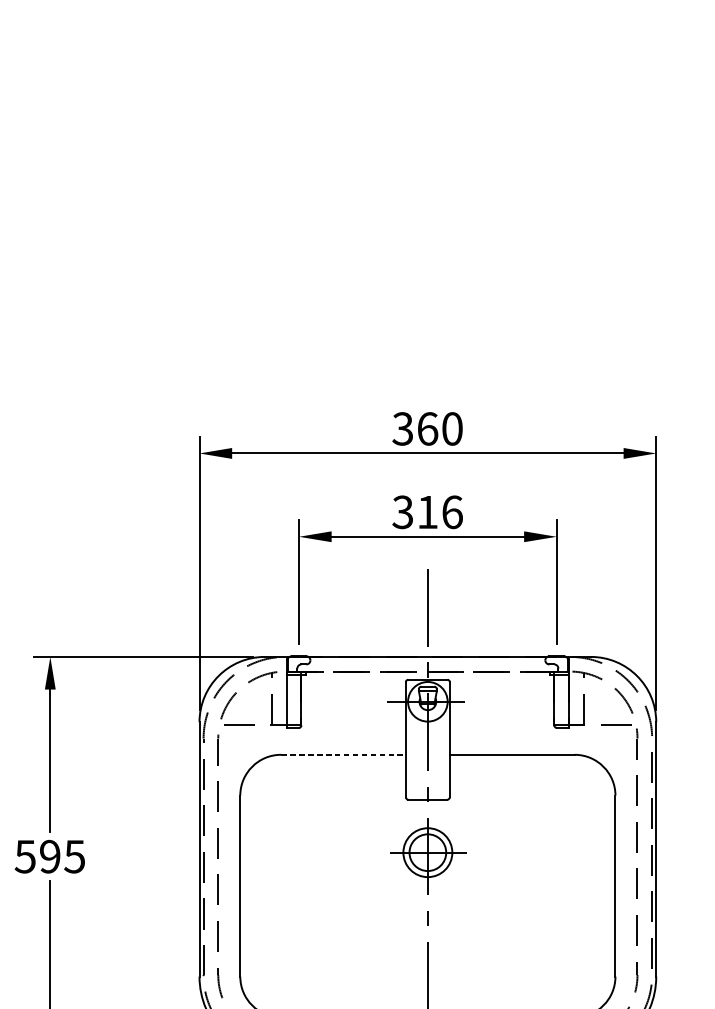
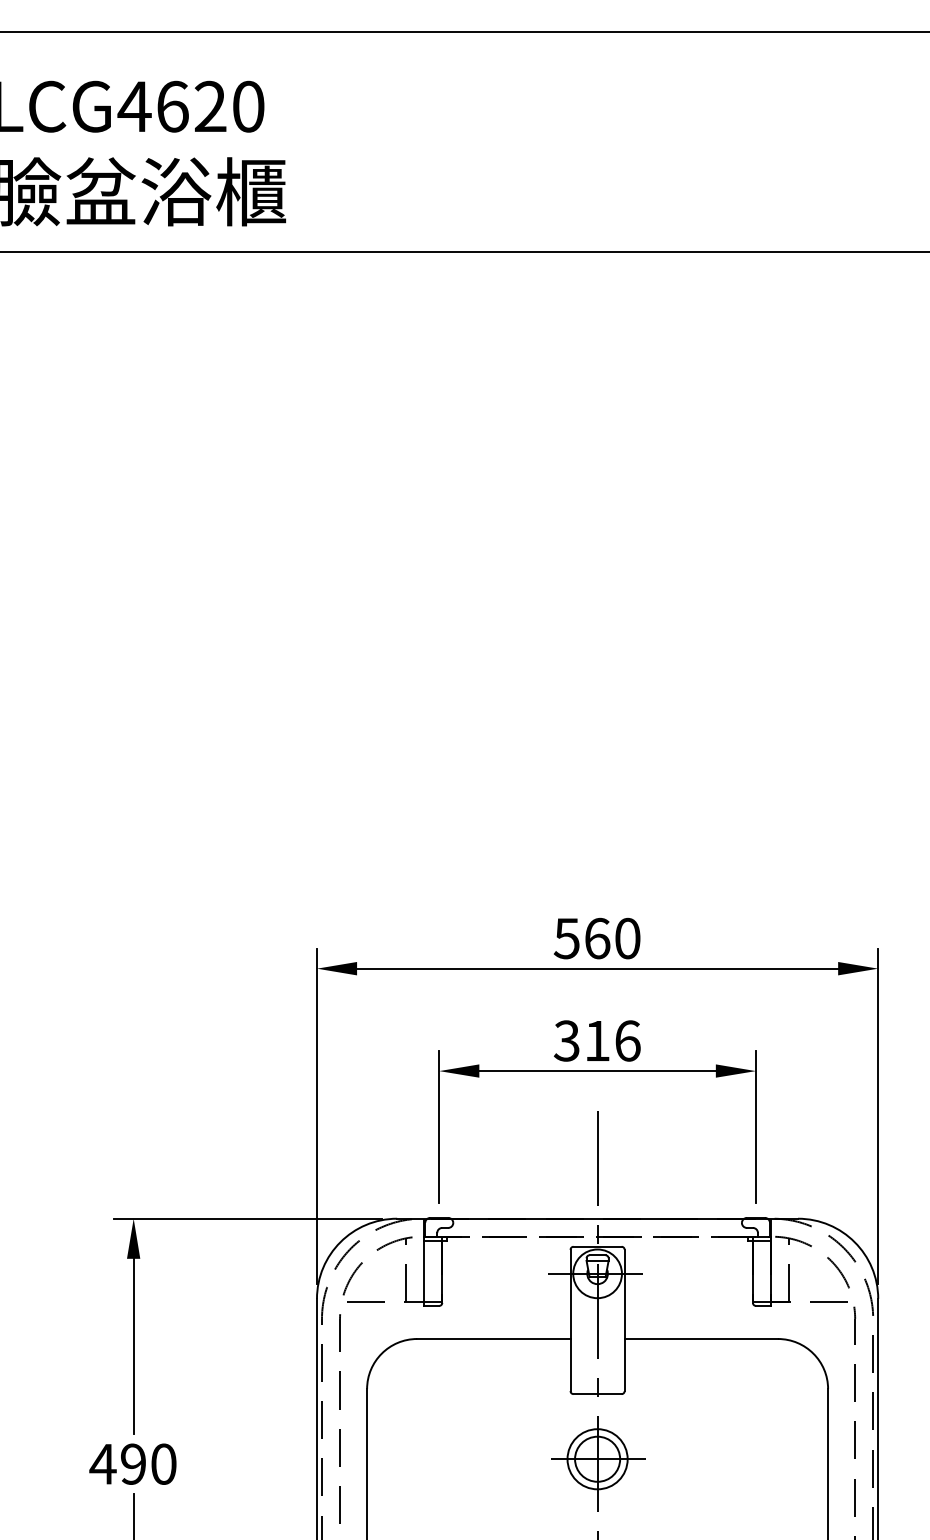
text: (402, 428) -> (566, 937), 360 -> 560
line: (343, 754) -> (493, 1338), dashed -> solid
text: (49, 856) -> (132, 1463), 595 -> 490

